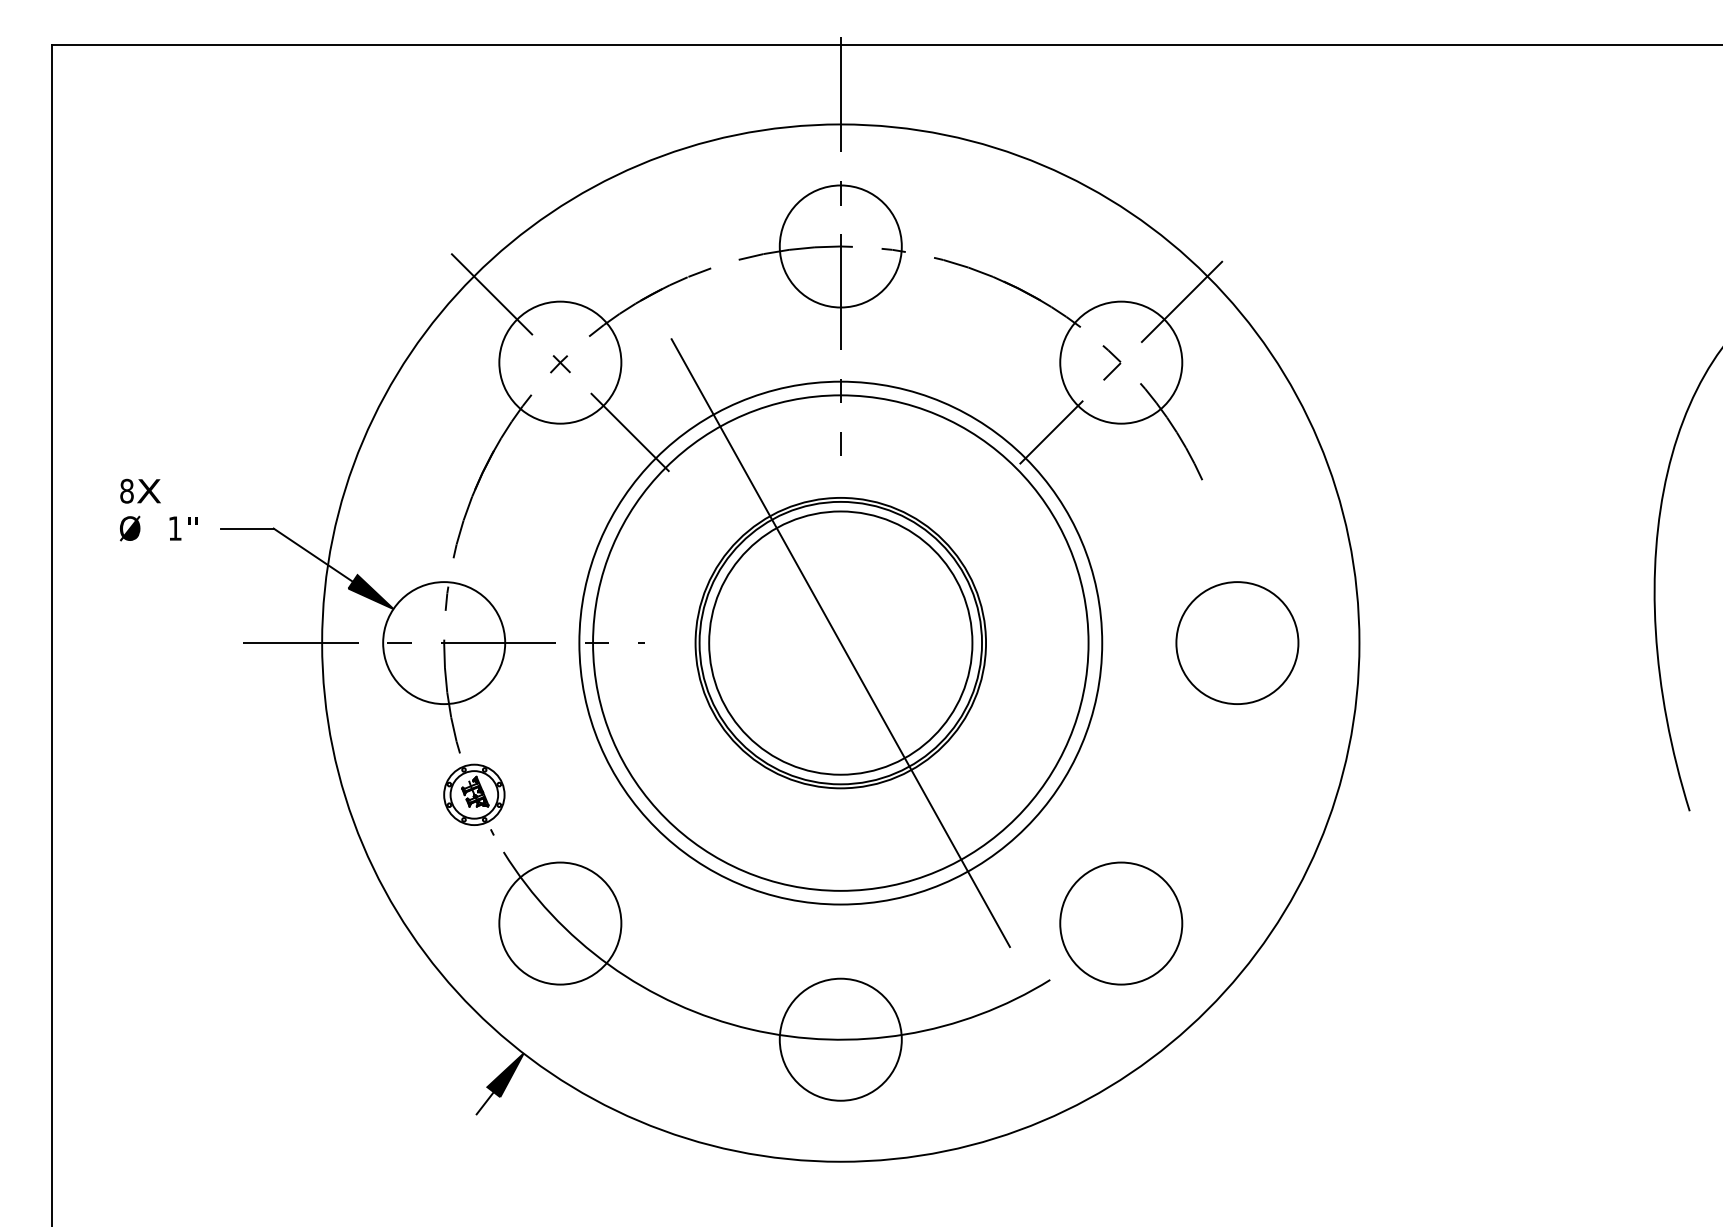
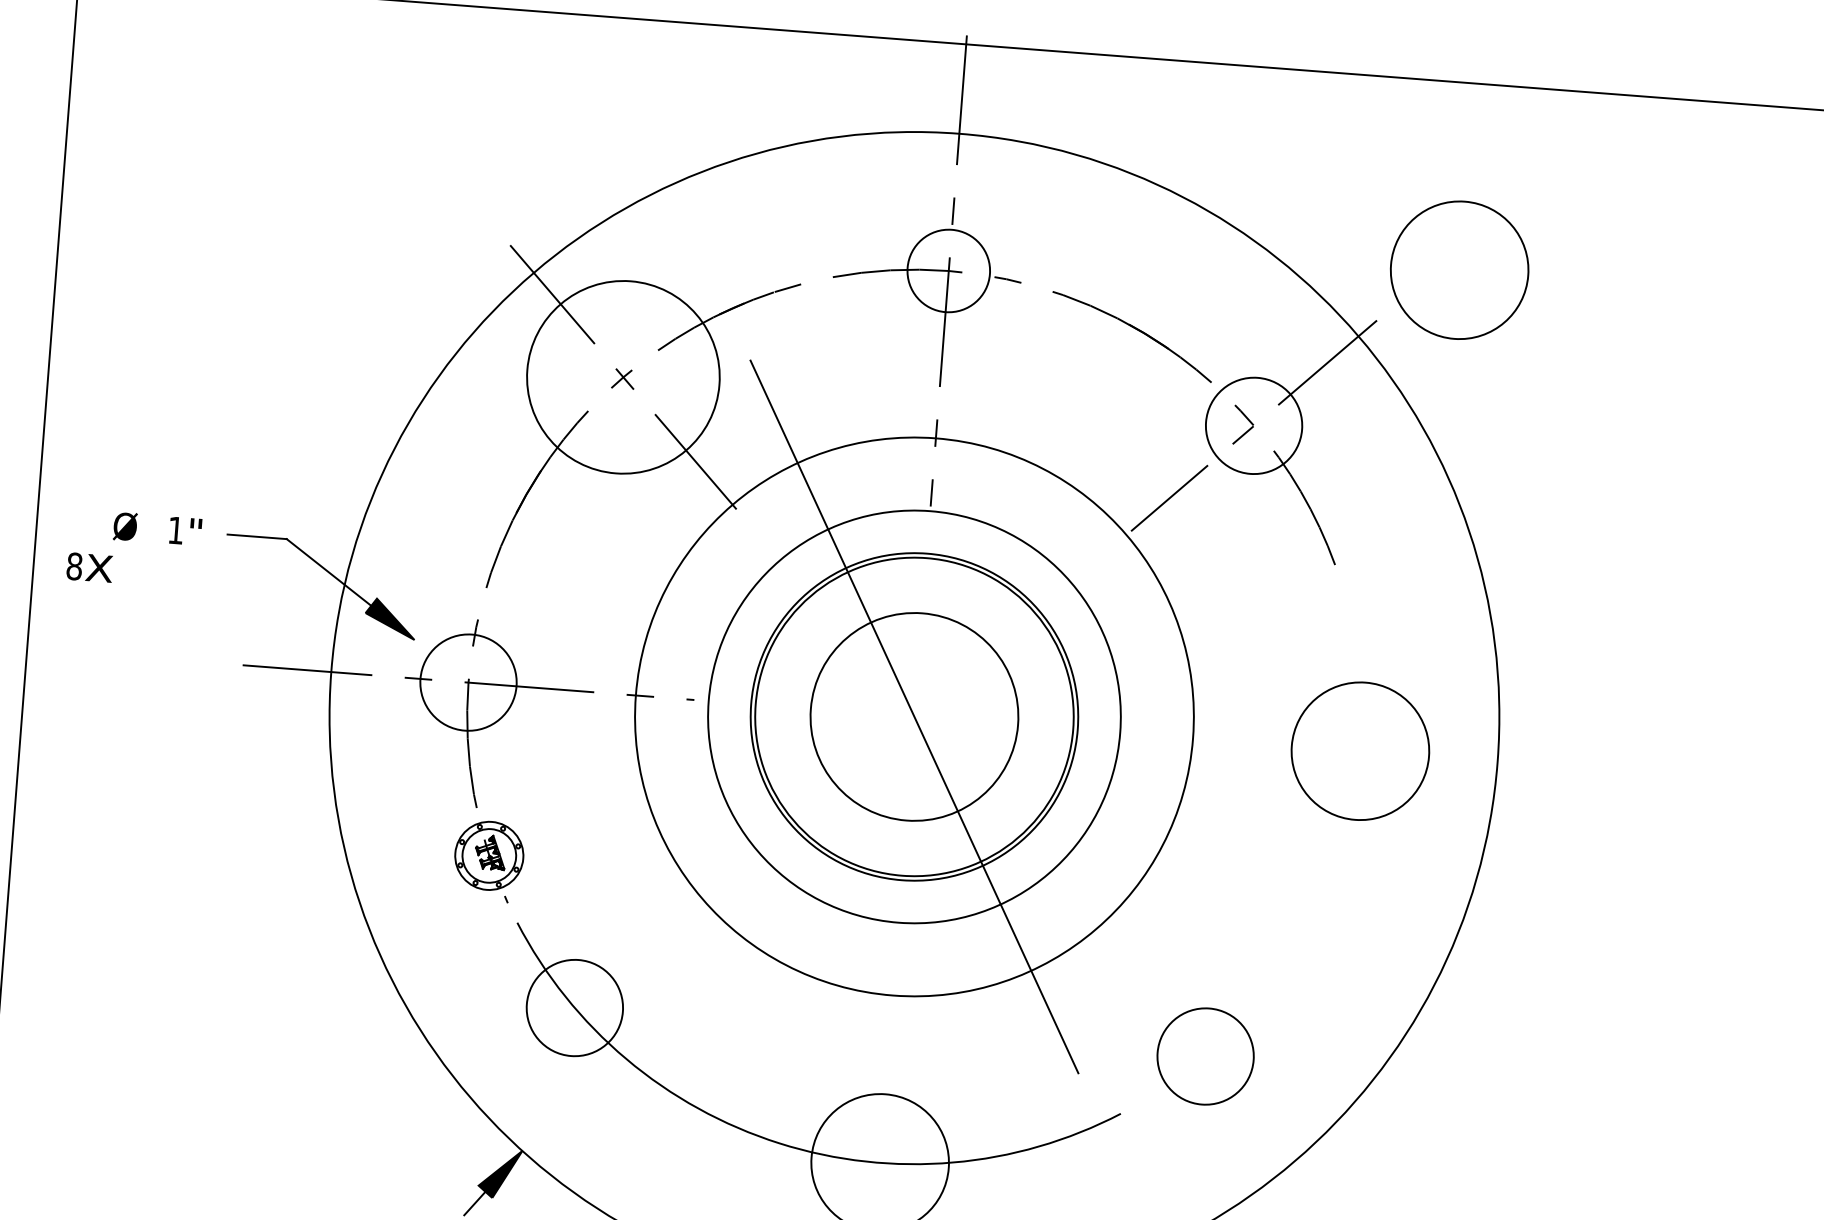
circle: (1292, 210) -> (1459, 269), added
circle: (840, 246) -> (948, 270), size x0.6
circle: (560, 362) -> (623, 377), size x1.4
circle: (1121, 362) -> (1254, 425), size x0.7
text: (140, 490) -> (89, 566), moved
circle: (840, 642) -> (914, 716), size x0.7
circle: (840, 642) -> (914, 716), size x0.7
circle: (444, 643) -> (468, 683), size x0.7
circle: (560, 923) -> (575, 1007), size x0.7
circle: (1121, 923) -> (1205, 1056), size x0.7

